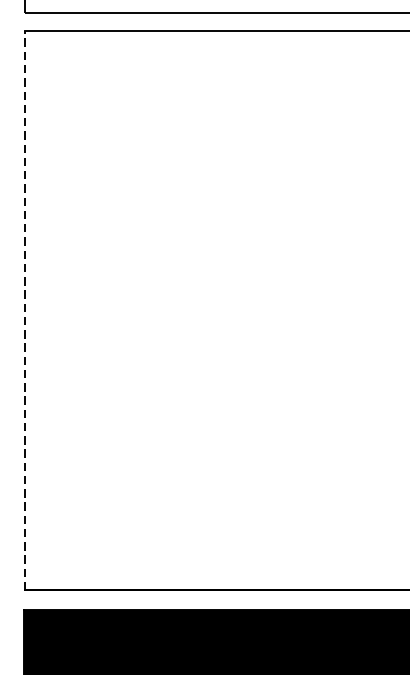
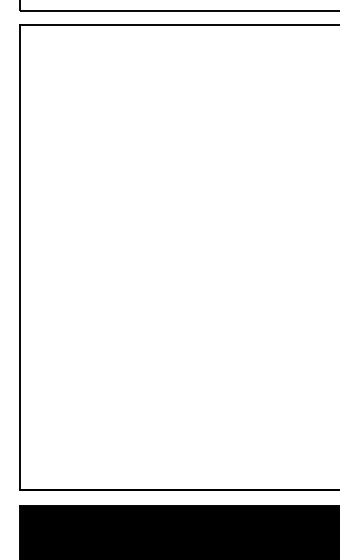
line: (24, 310) -> (20, 257), dashed -> solid

